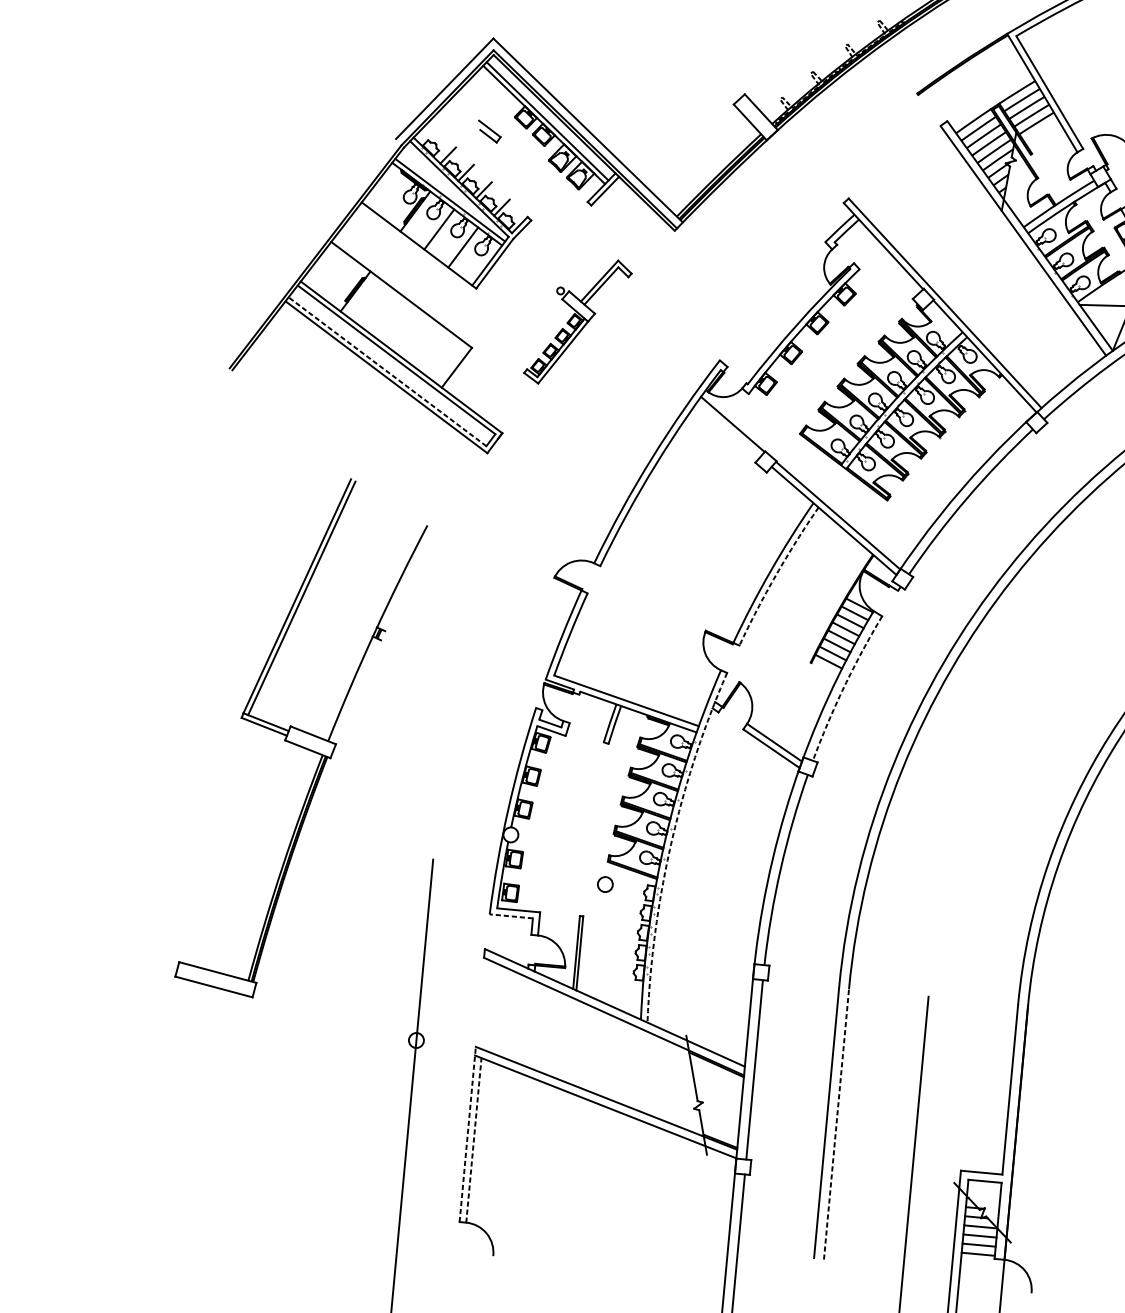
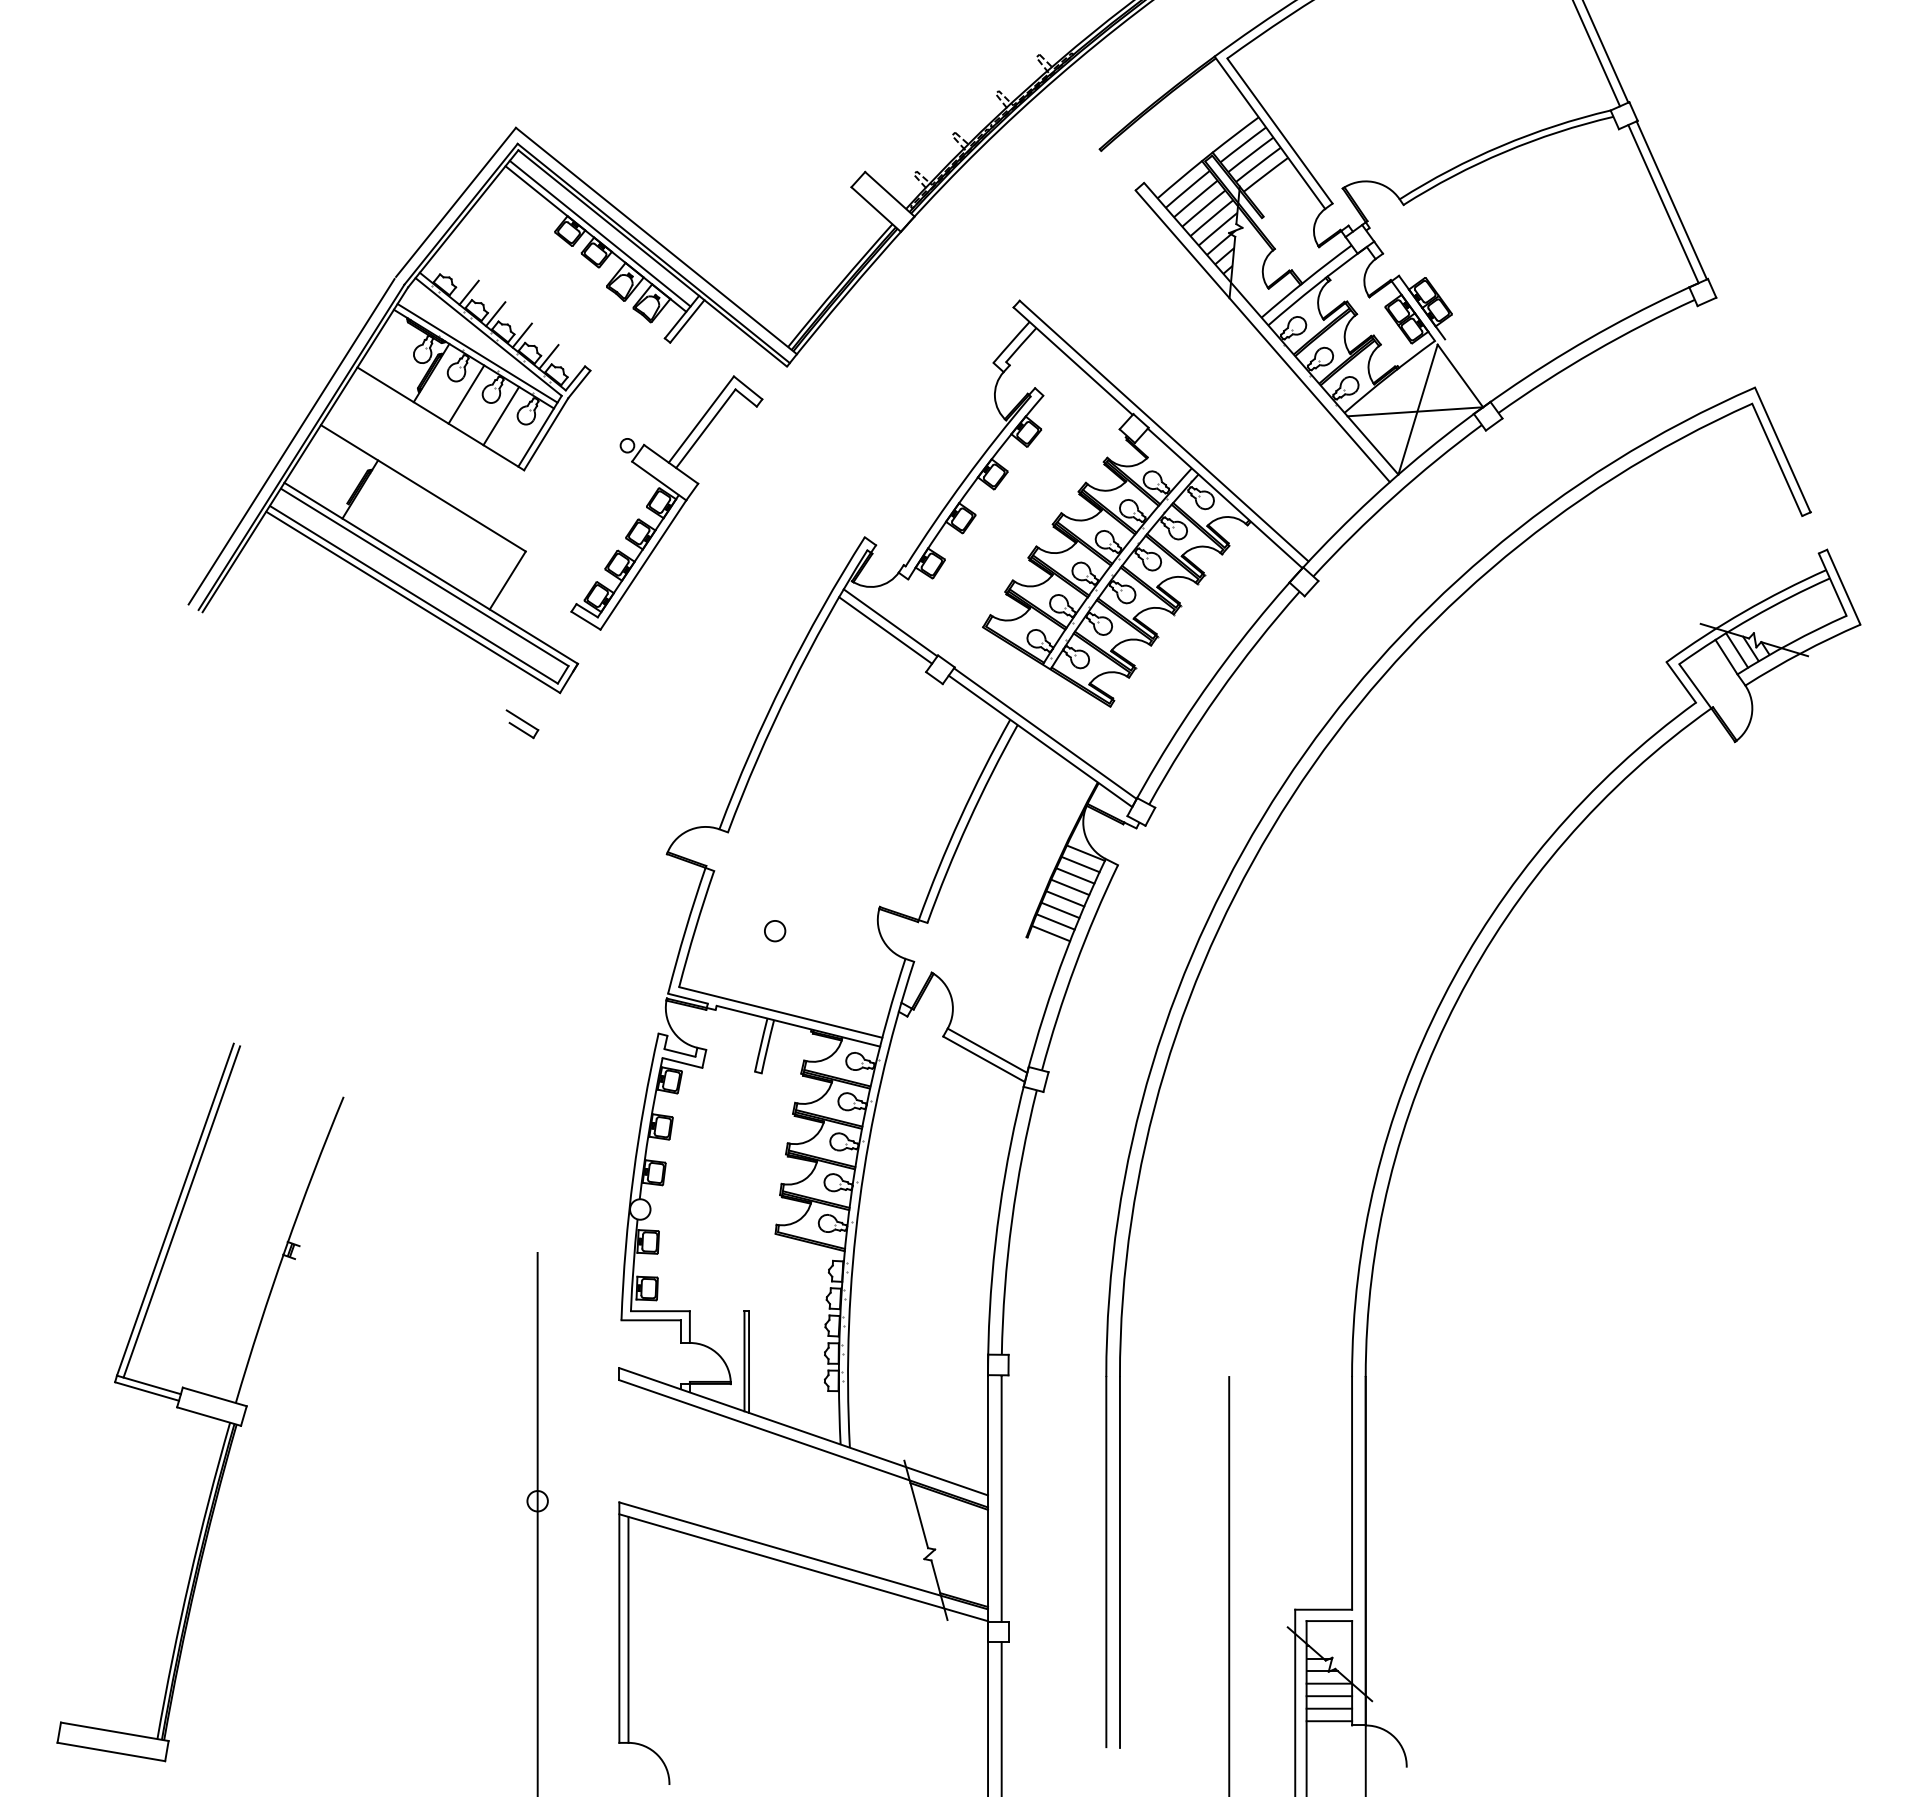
part: (489, 131) -> (522, 724), moved
line: (308, 251) -> (291, 441), added
part: (577, 321) -> (666, 502), size x1.43
line: (387, 371) -> (413, 594), dashed -> solid
line: (728, 429) -> (885, 630), added
arc: (776, 575) -> (968, 822), dashed -> solid
arc: (844, 687) -> (1075, 966), dashed -> solid
part: (302, 738) -> (200, 1402), moved
arc: (671, 843) -> (859, 1201), dashed -> solid
circle: (605, 884) -> (775, 931), moved
line: (511, 916) -> (651, 1320), dashed -> solid
line: (836, 1123) -> (1119, 1561), dashed -> solid
line: (467, 1134) -> (619, 1622), dashed -> solid
line: (473, 1140) -> (628, 1629), dashed -> solid

